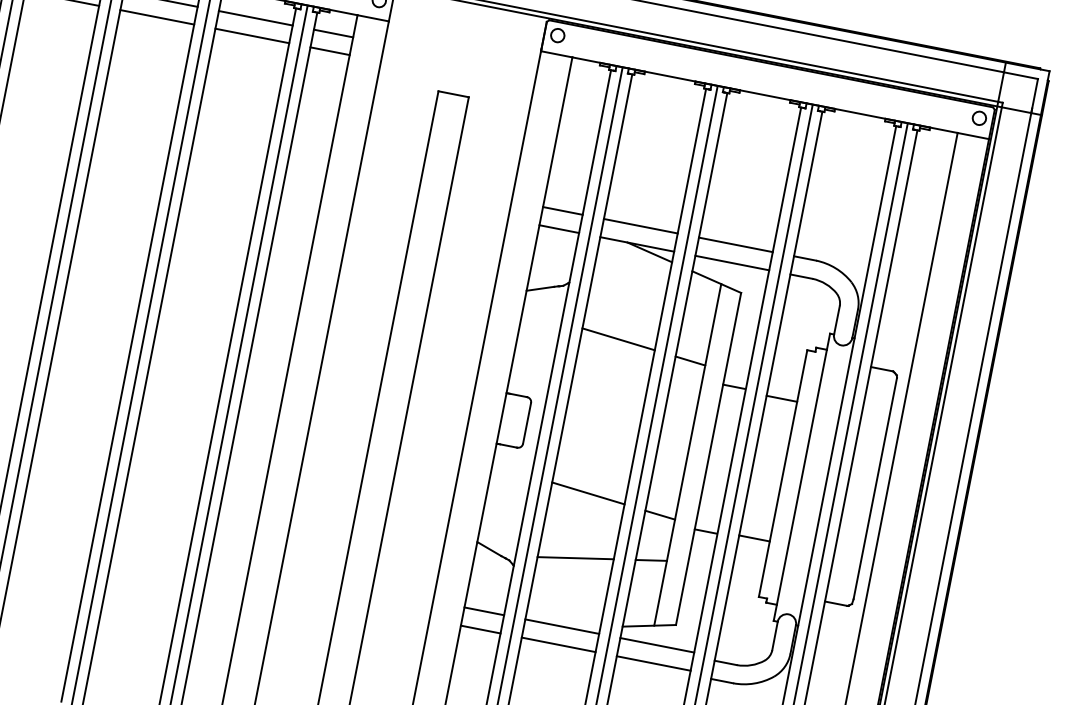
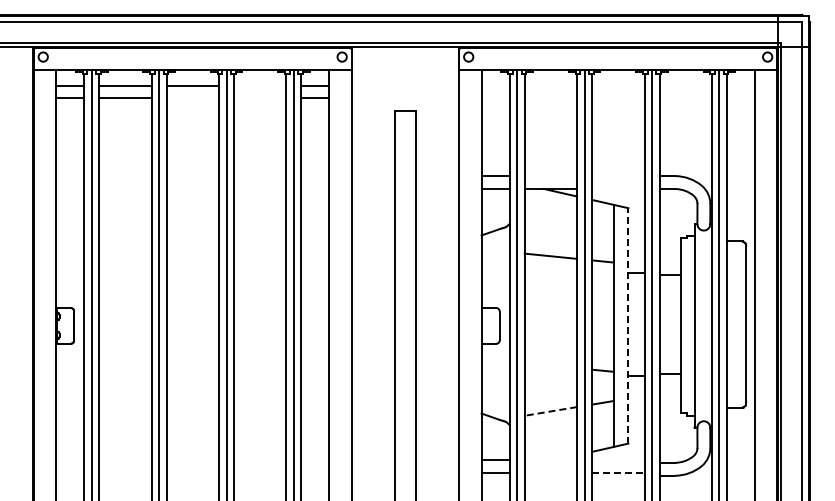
line: (156, 17) -> (192, 98), removed
line: (256, 18) -> (260, 85), removed
line: (252, 36) -> (260, 98), removed
line: (640, 226) -> (550, 176), removed
line: (736, 245) -> (618, 176), removed
line: (732, 262) -> (618, 188), removed
line: (708, 458) -> (628, 325), solid -> dashed
line: (587, 493) -> (550, 365), removed
line: (575, 558) -> (550, 411), solid -> dashed
line: (561, 625) -> (550, 459), removed
line: (558, 644) -> (550, 472), removed
line: (657, 644) -> (618, 459), removed
line: (654, 663) -> (618, 472), solid -> dashed

